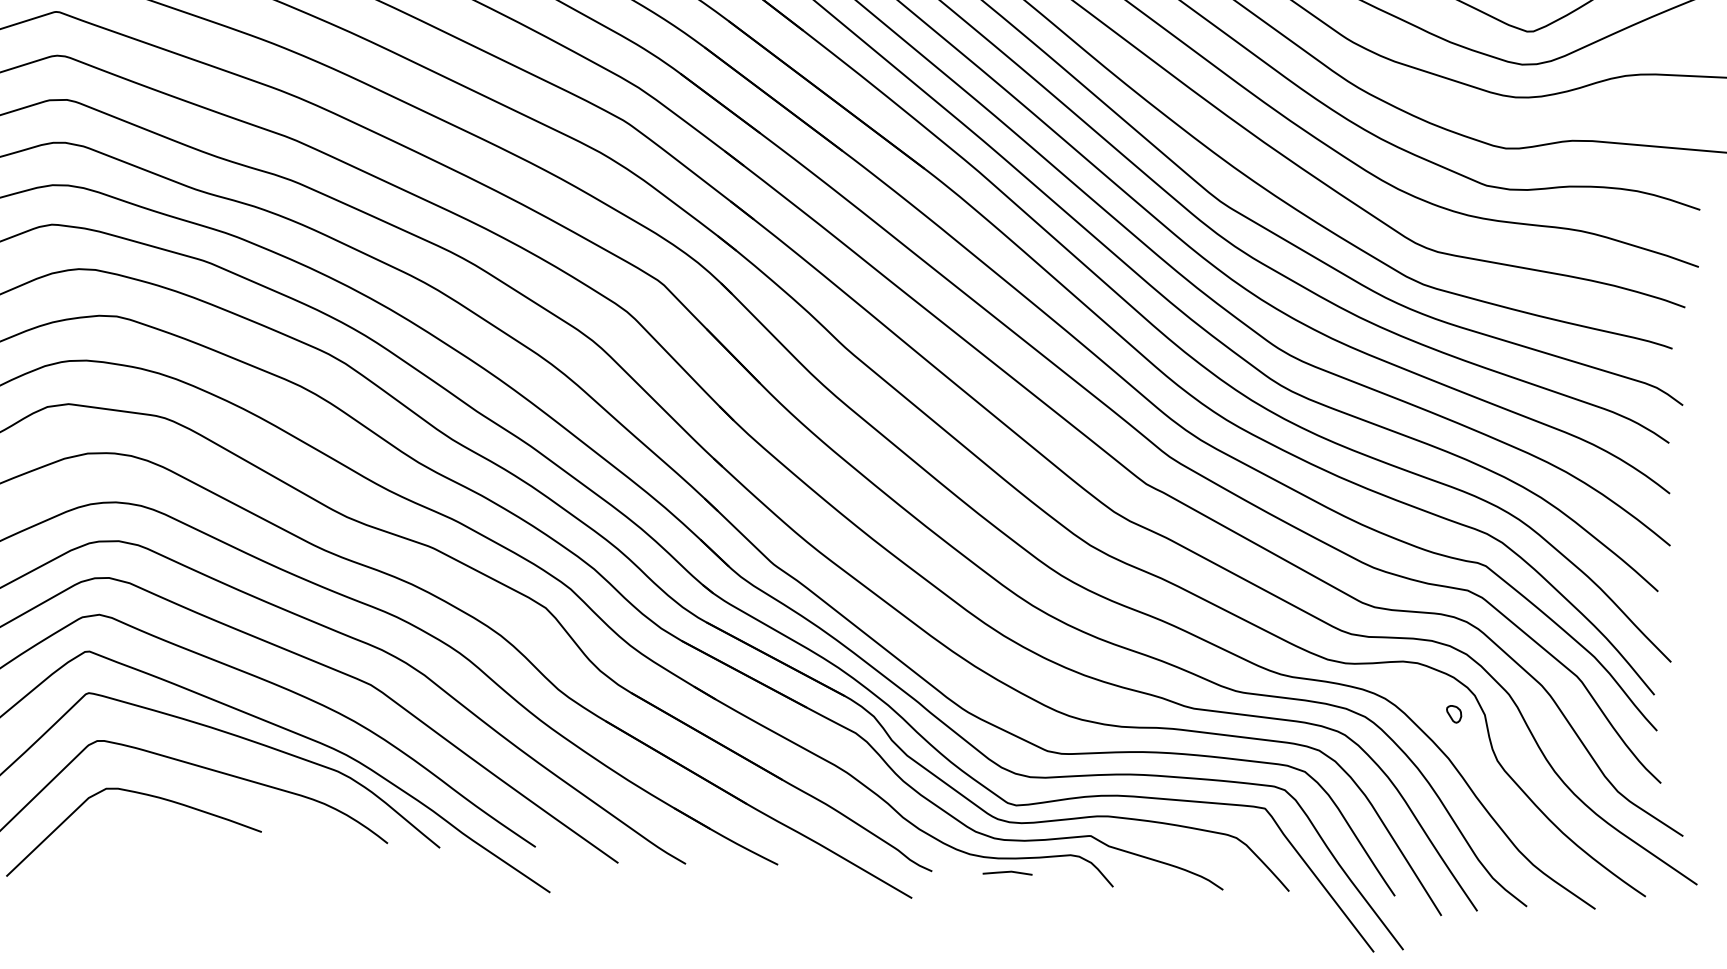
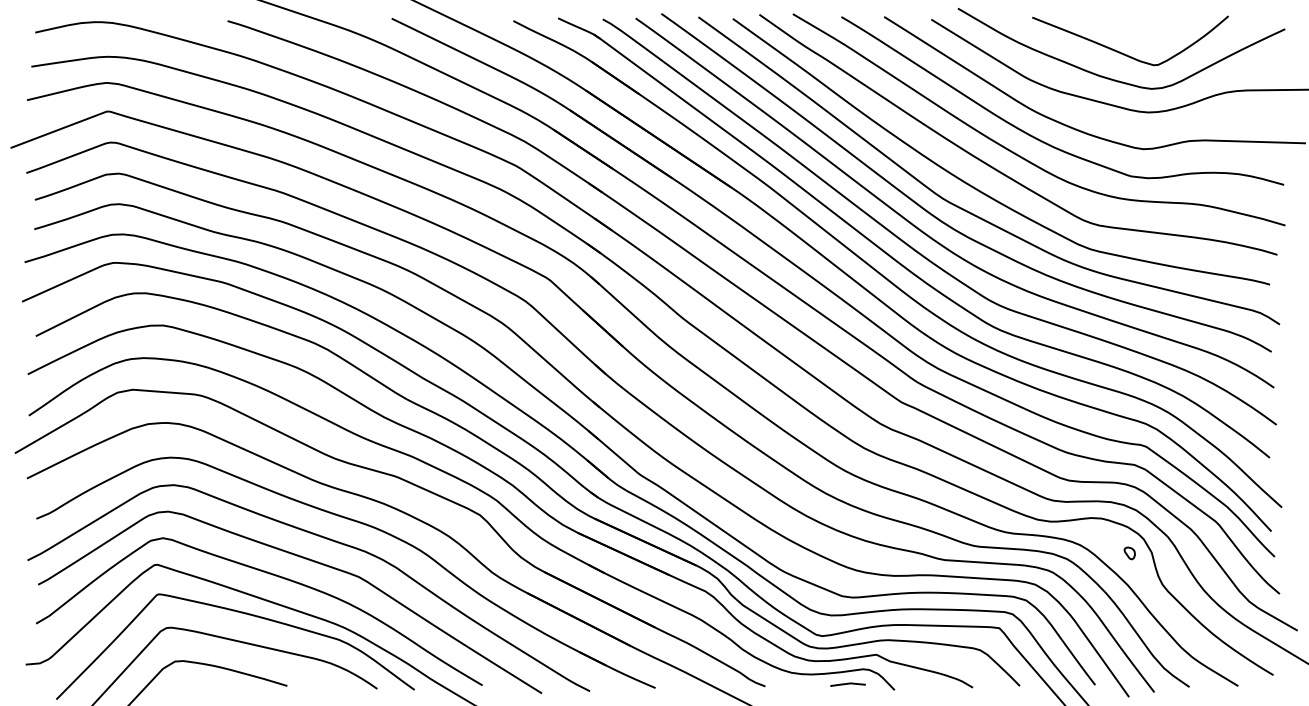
line: (1006, 872) -> (847, 684), moved

